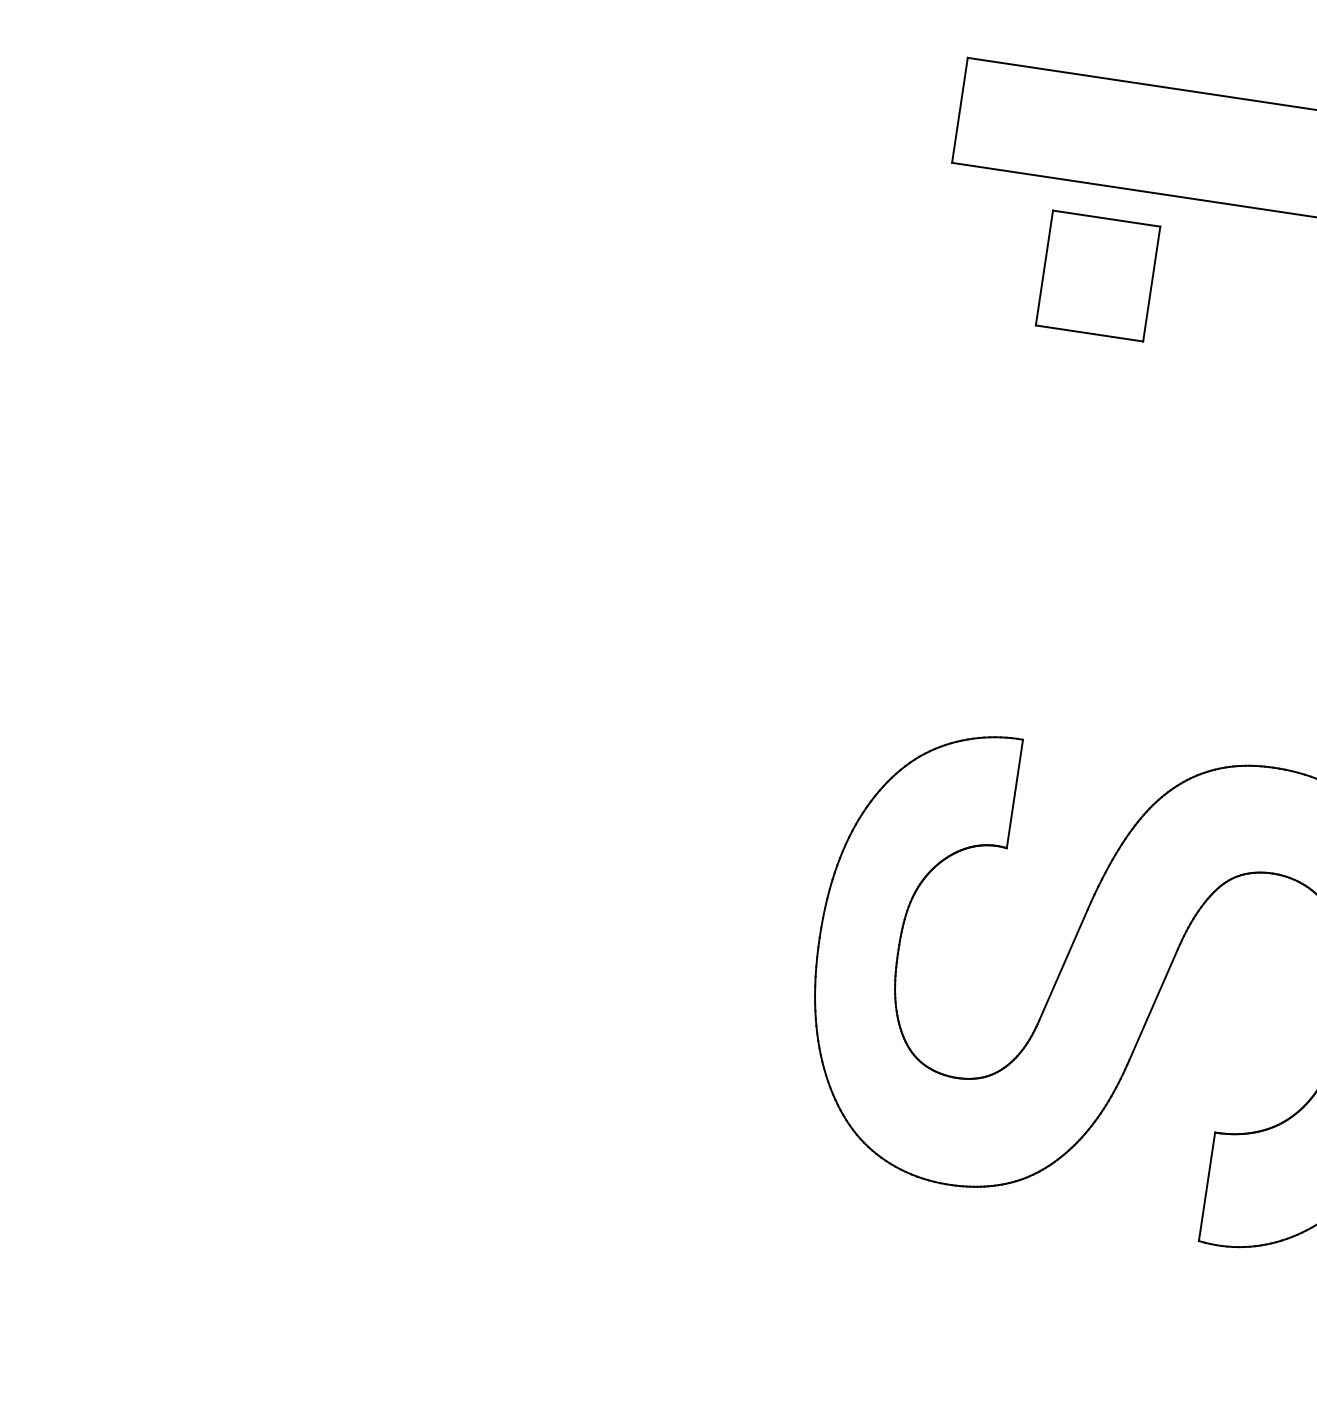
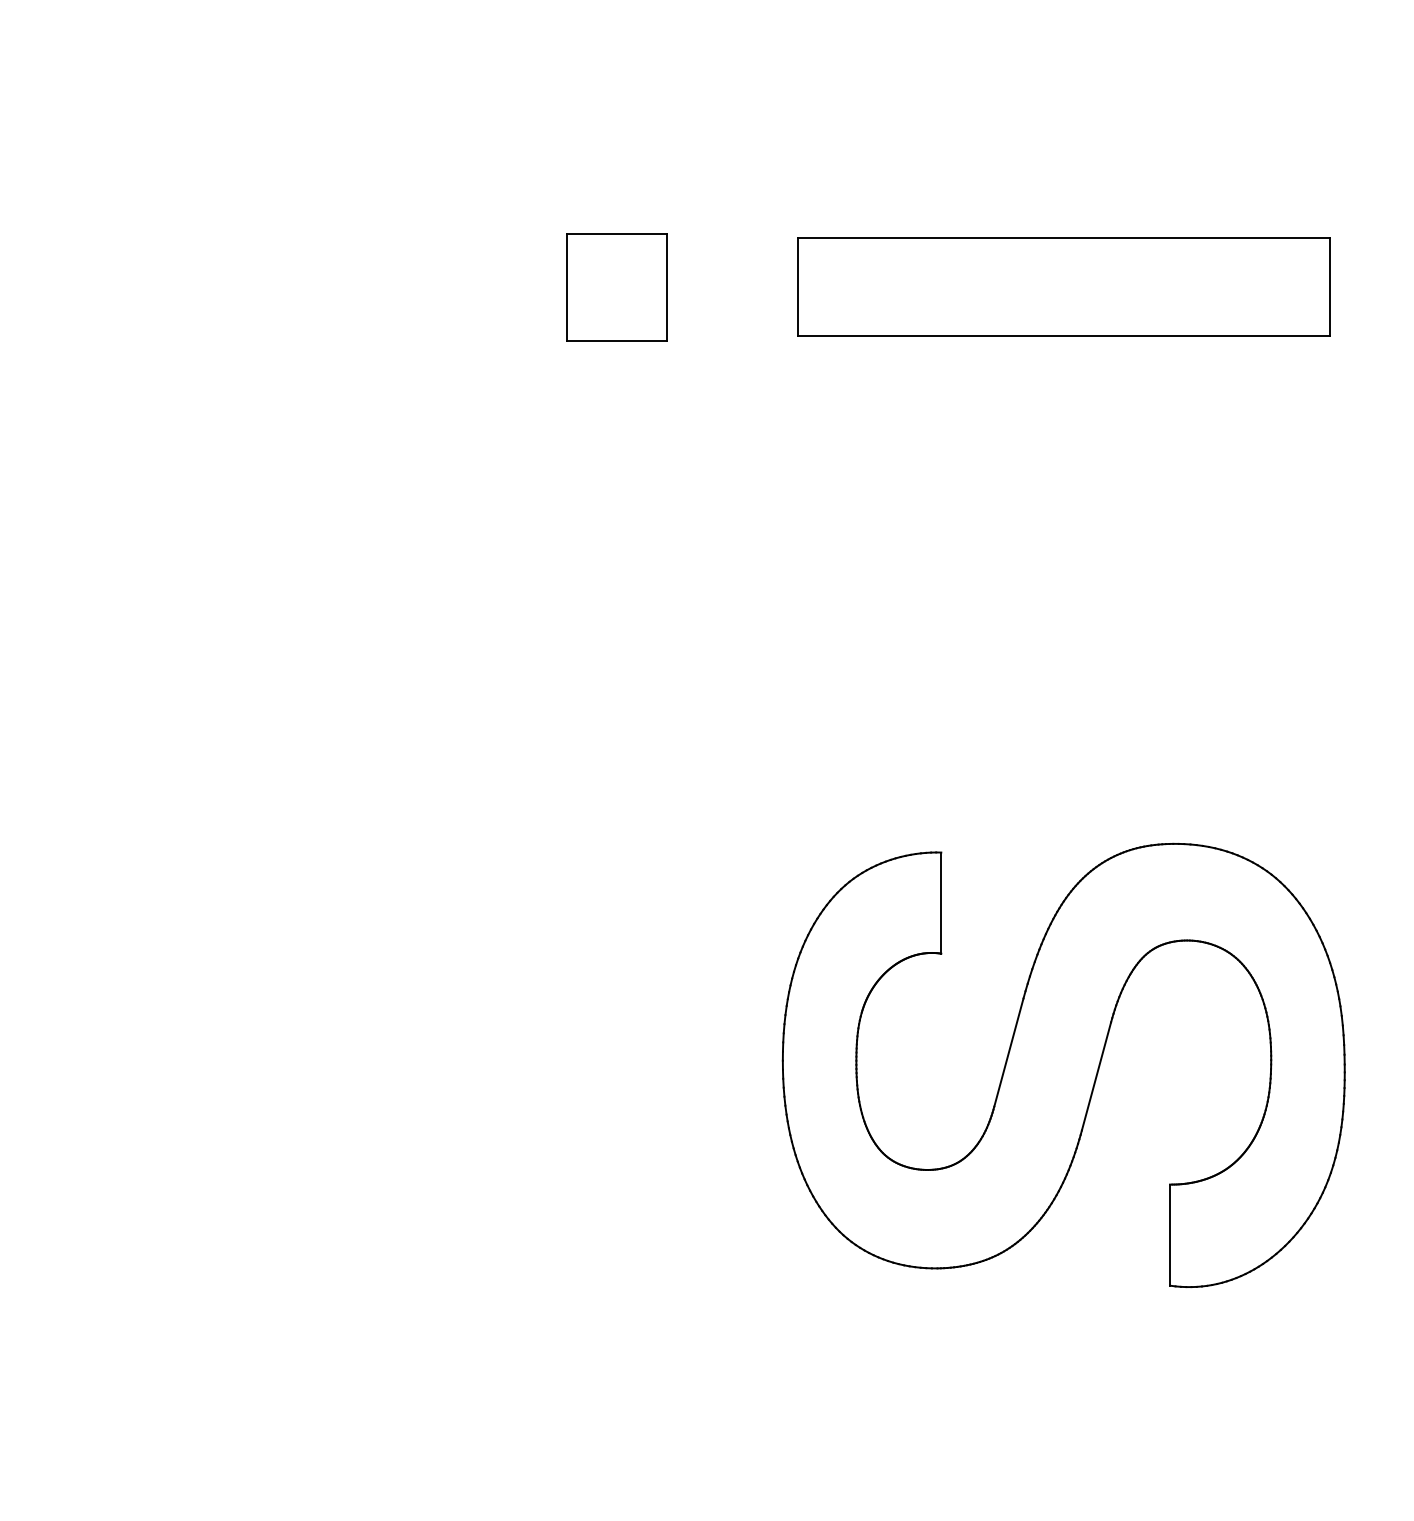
part: (1098, 276) -> (616, 287), moved

